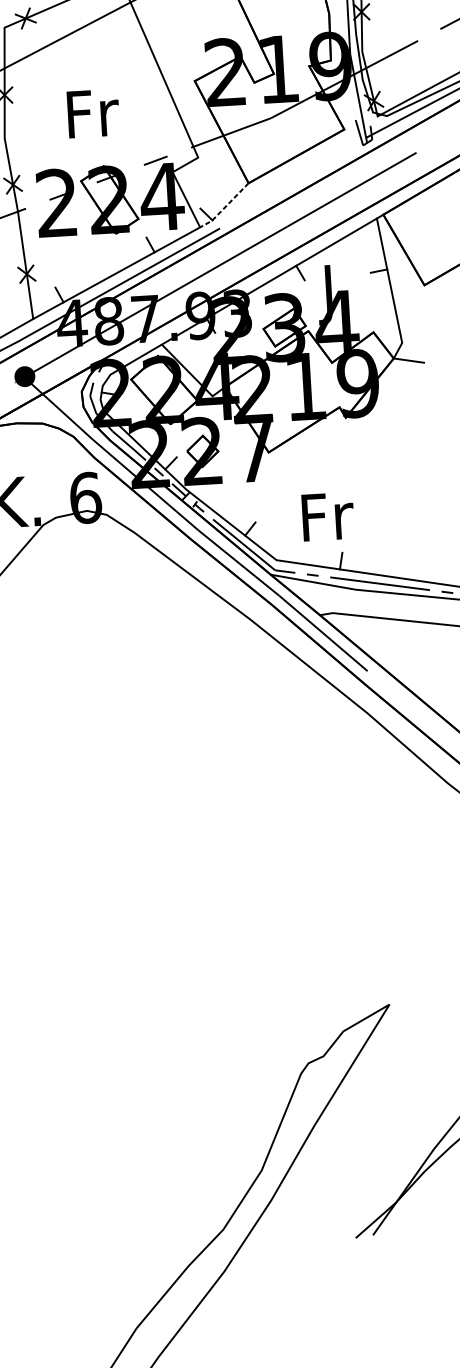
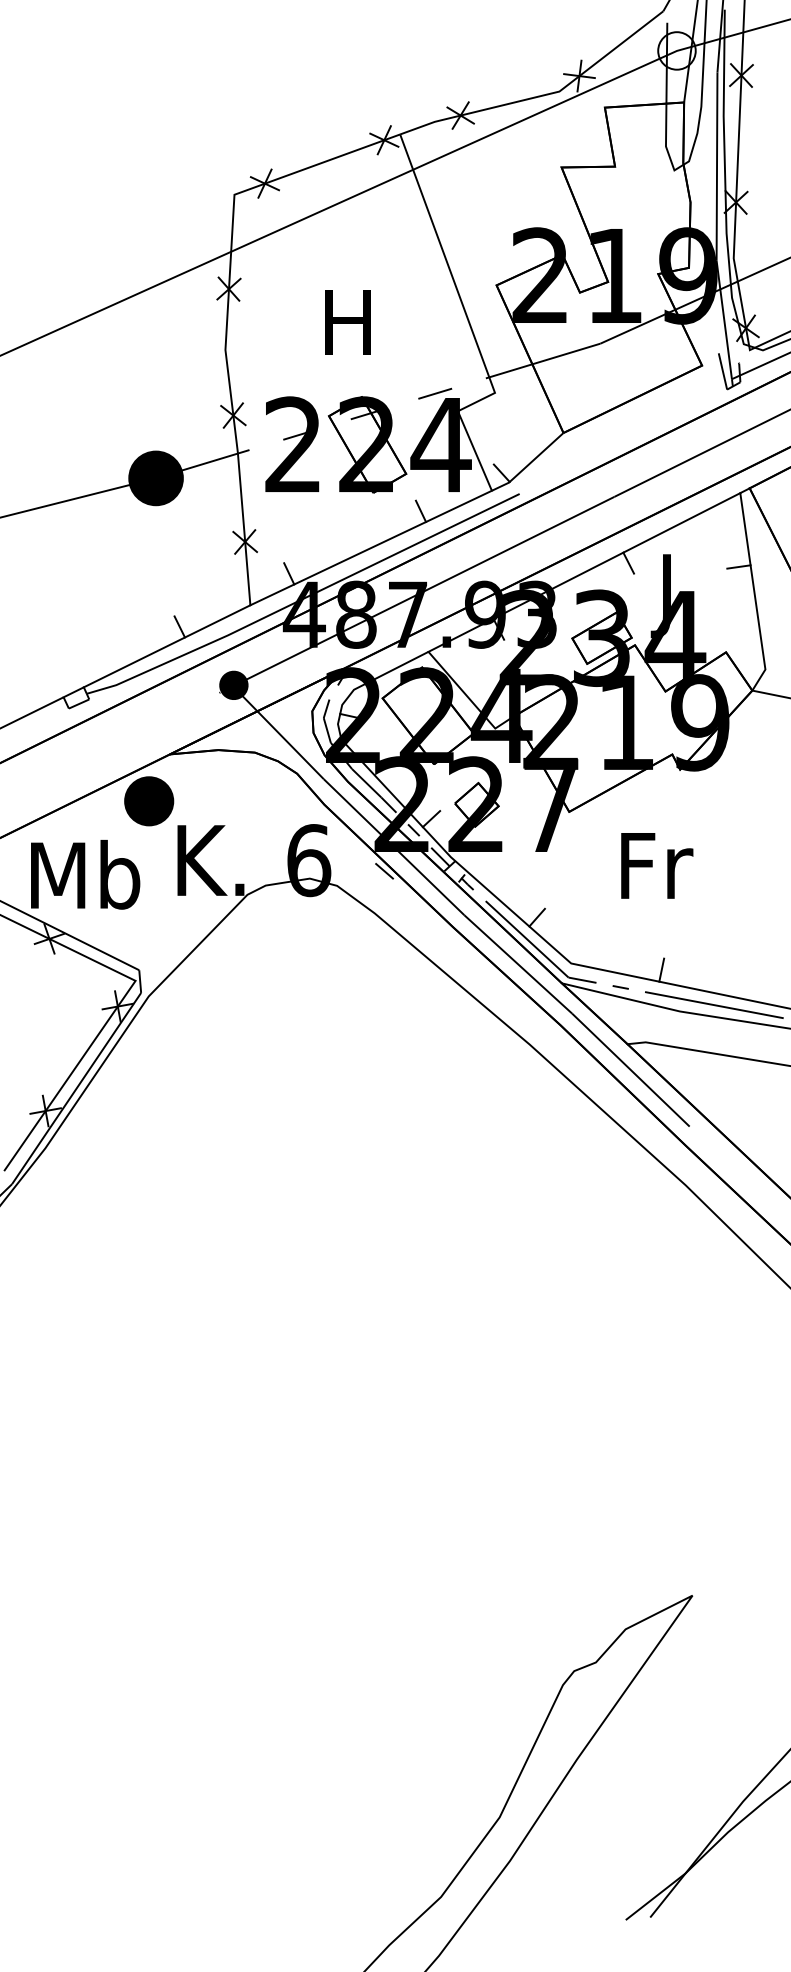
text: (93, 113) -> (352, 322), Fr -> H
line: (225, 207) -> (528, 464), dashed -> solid
line: (139, 502) -> (384, 871), added
text: (328, 516) -> (657, 865), moved

